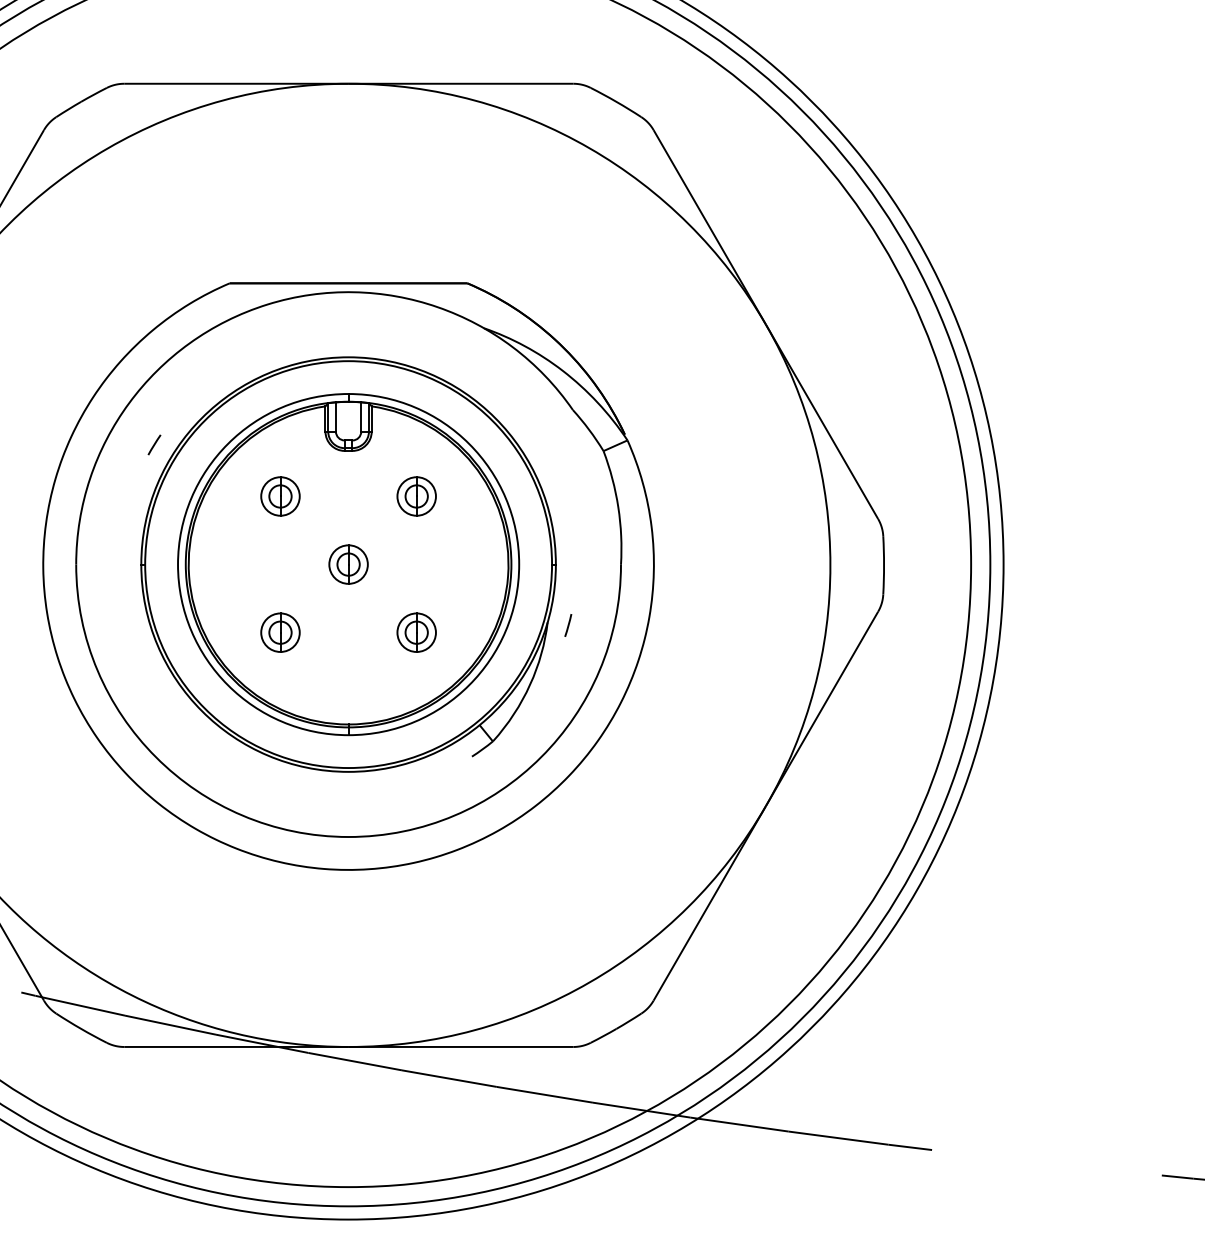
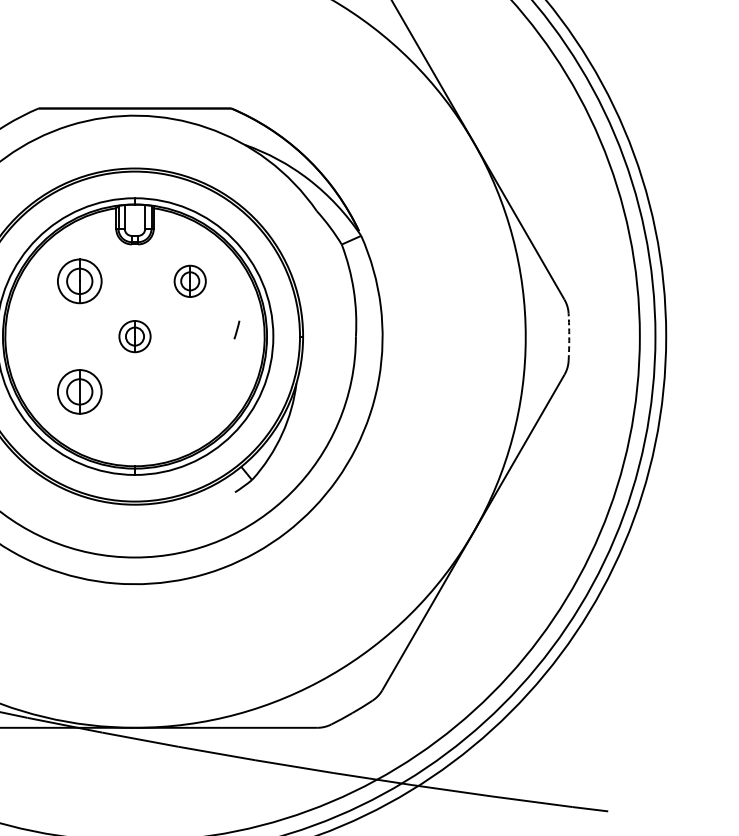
part: (280, 496) -> (79, 281), size x1.4
arc: (884, 565) -> (569, 337), solid -> dashed
line: (568, 625) -> (237, 330), moved
part: (280, 632) -> (79, 391), size x1.4
part: (416, 632) -> (190, 391), removed

